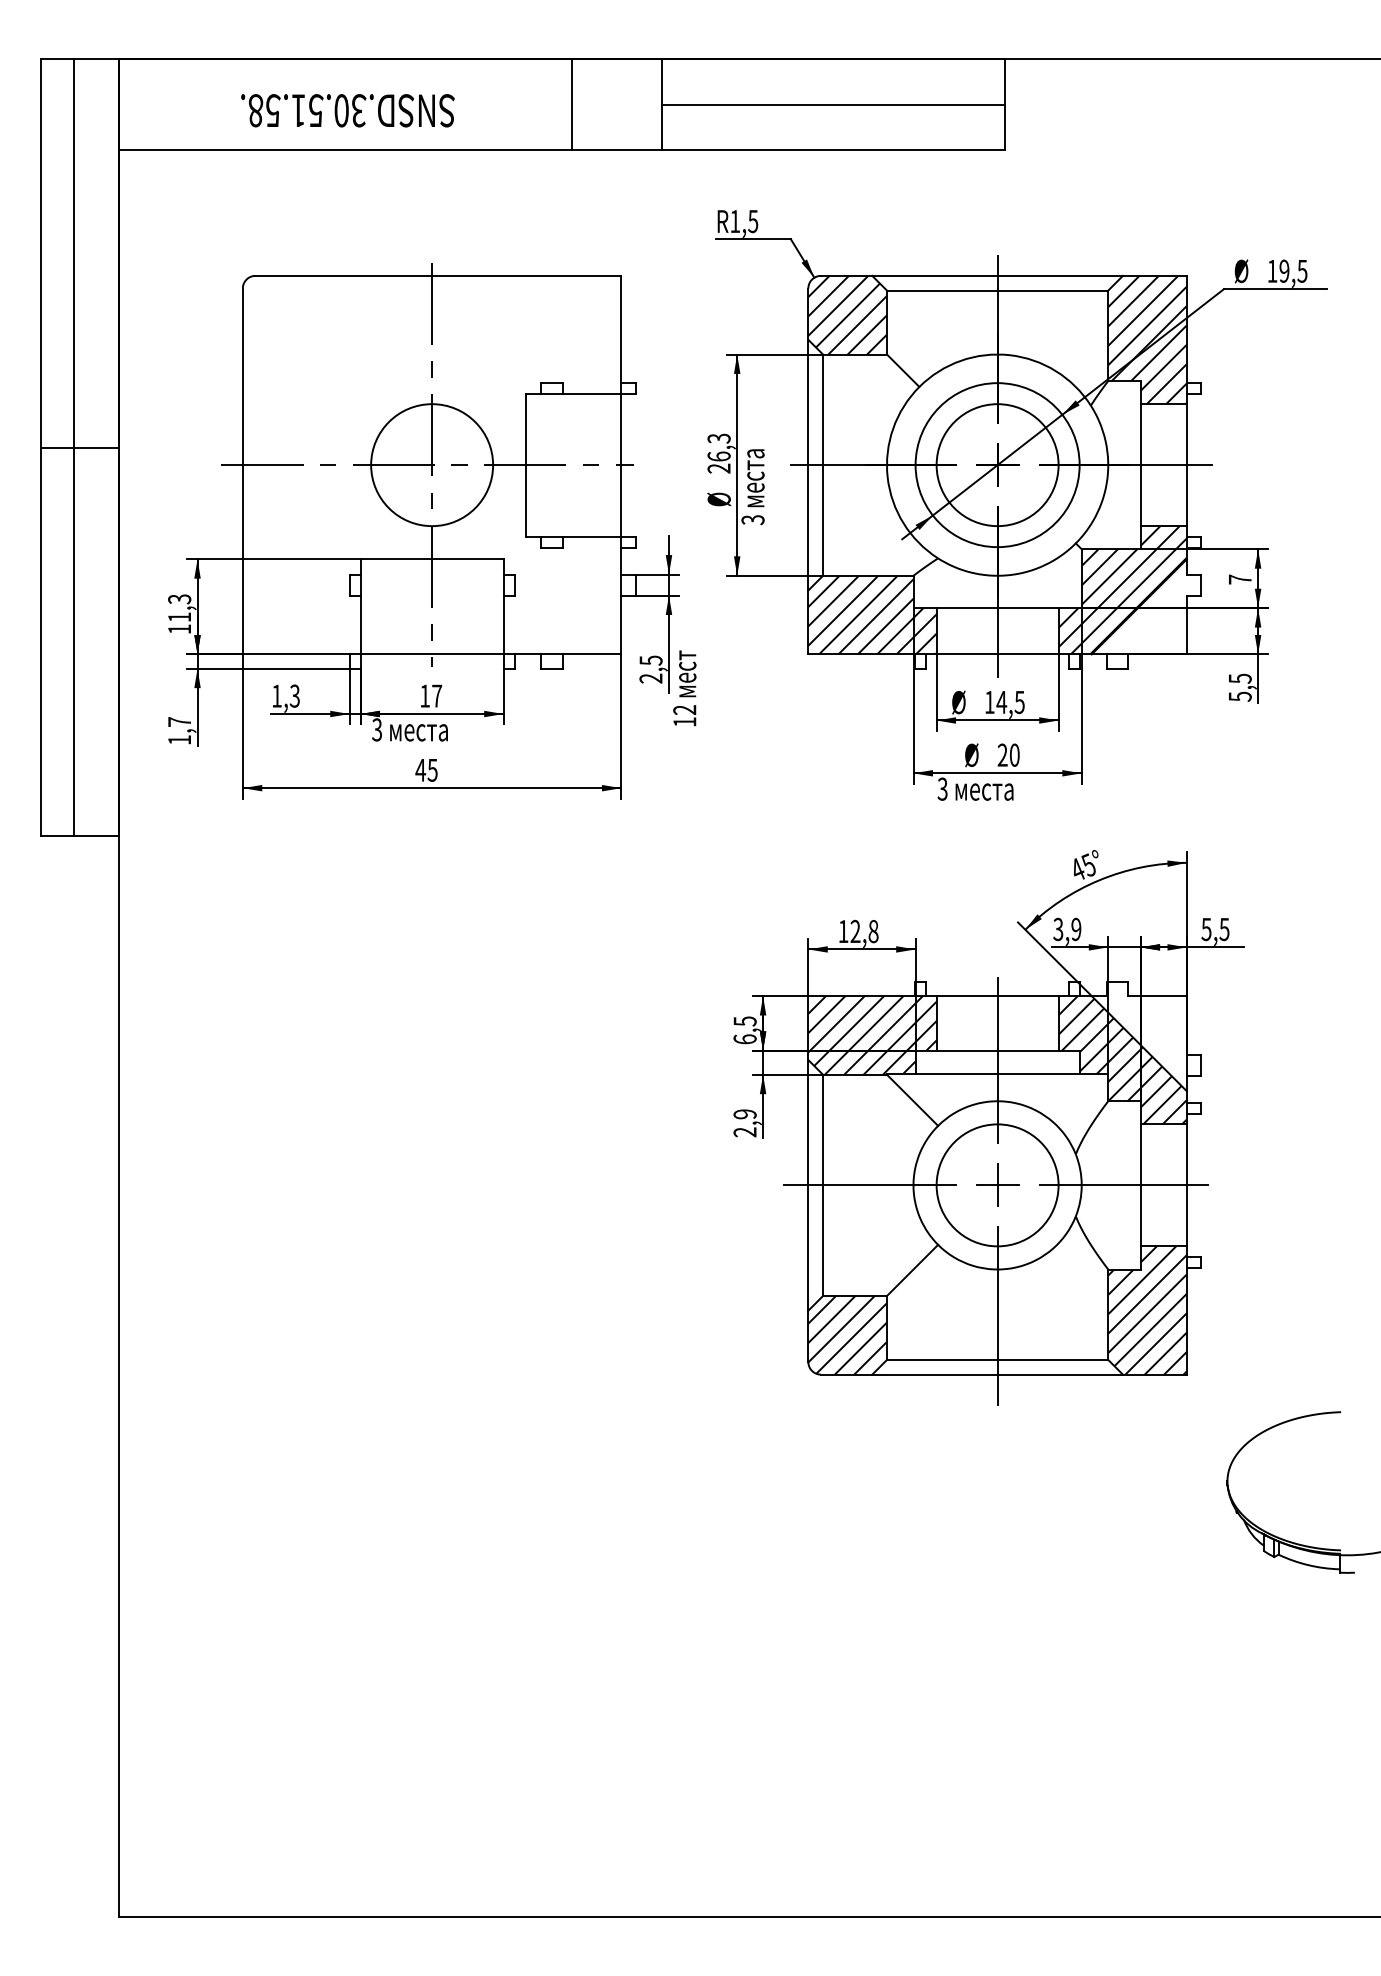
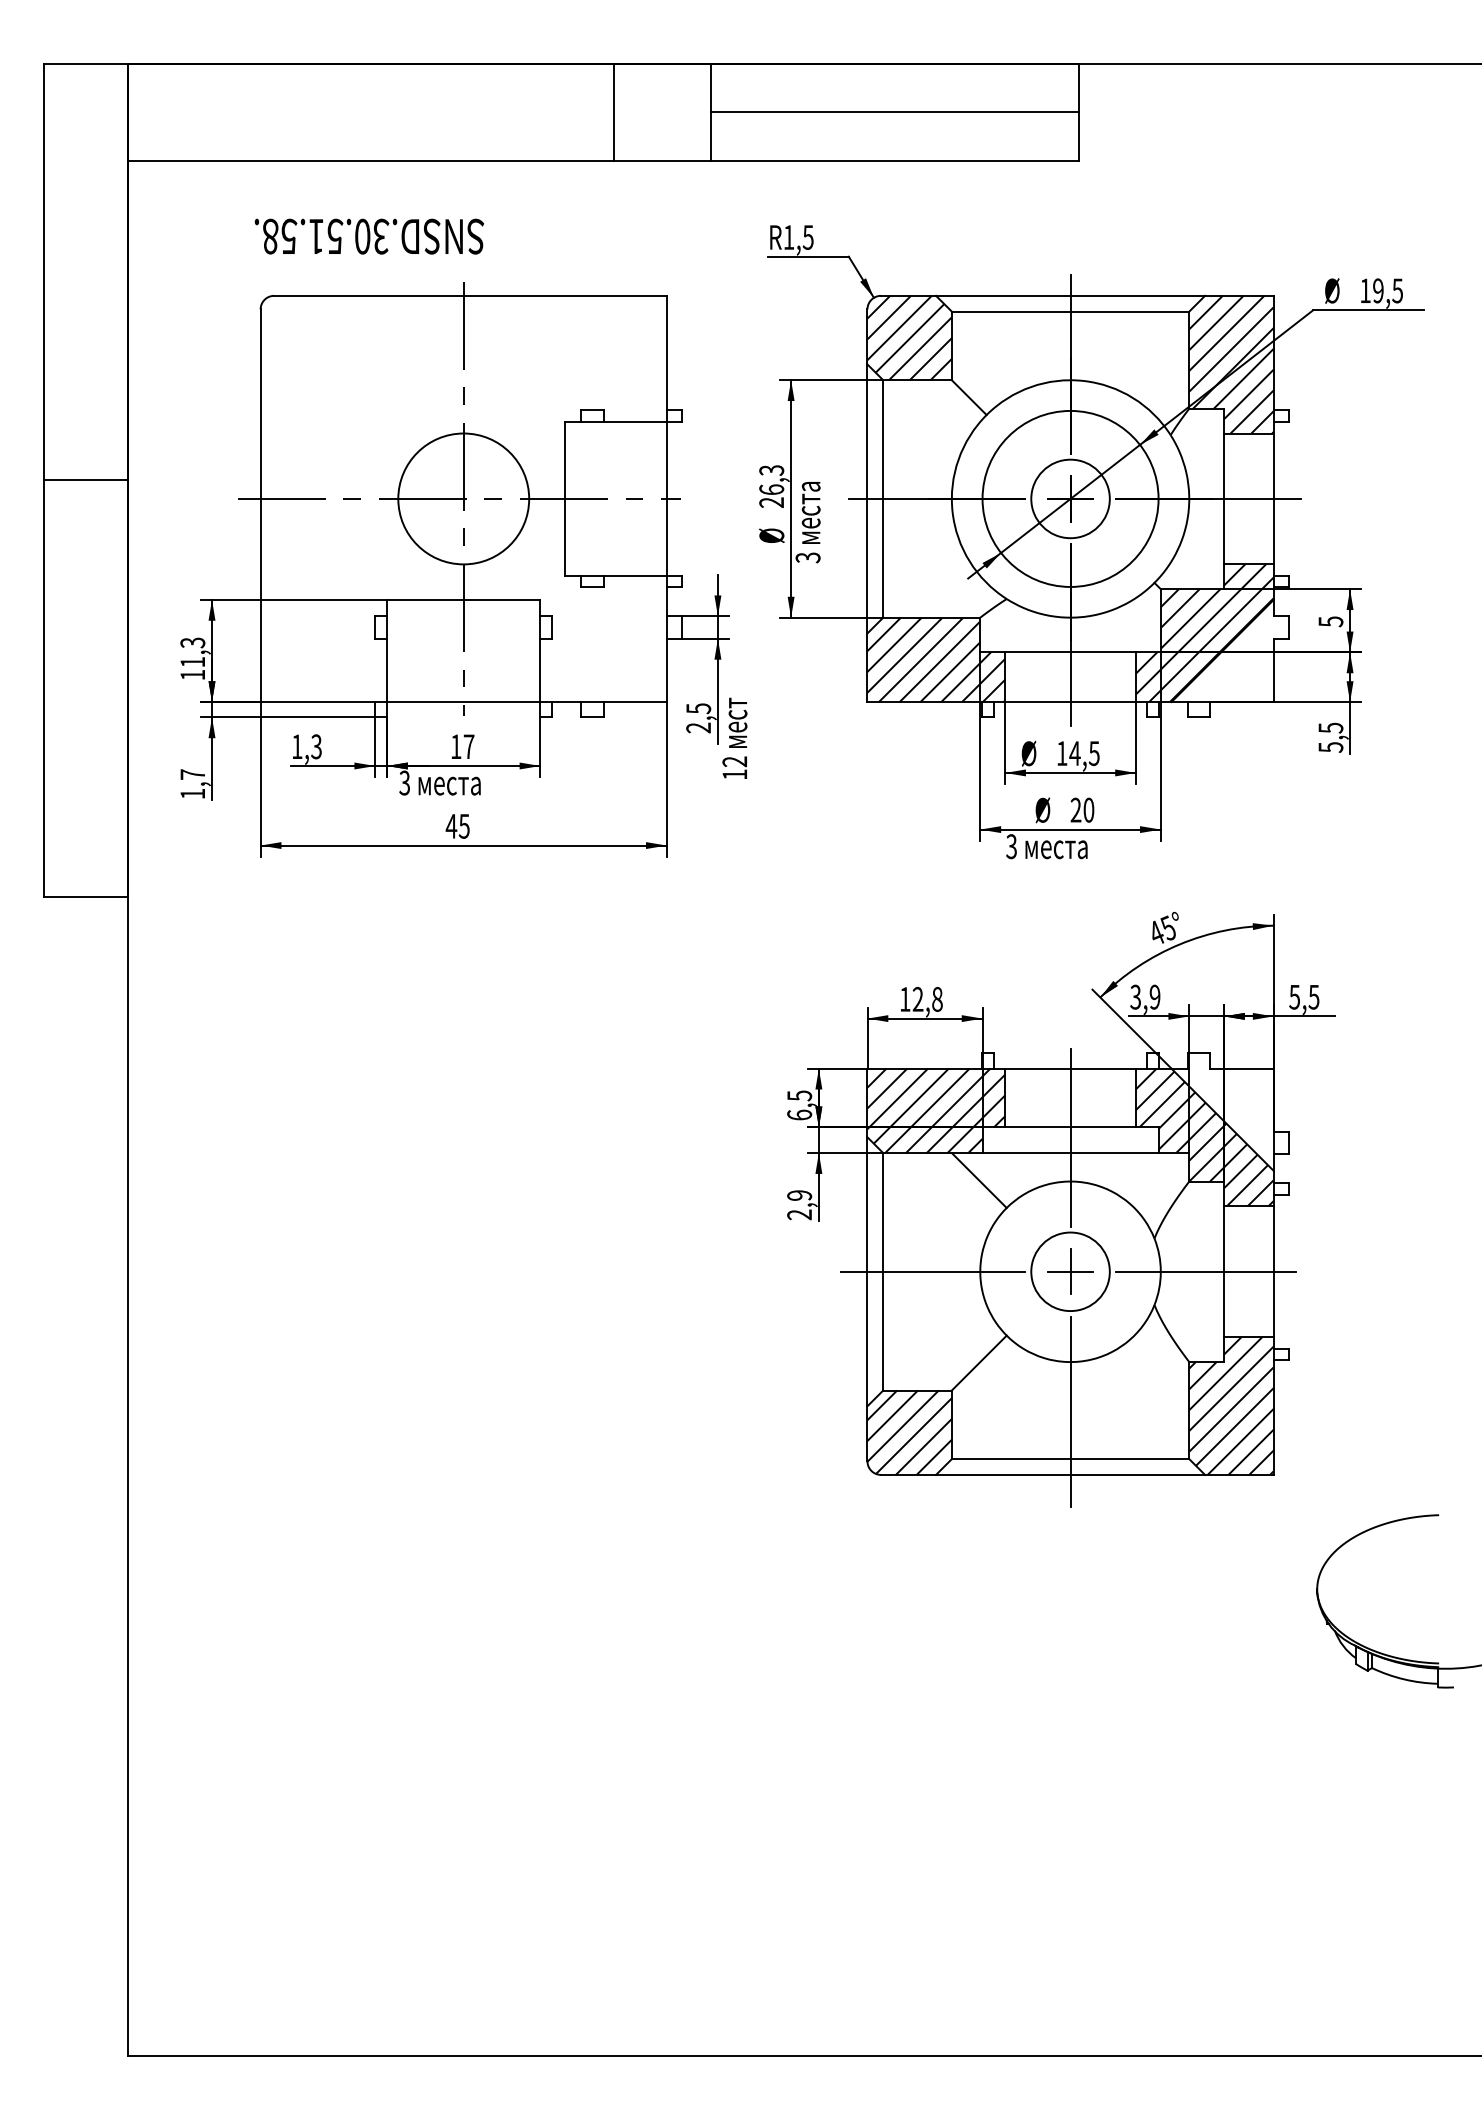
text: (348, 110) -> (369, 236), moved
line: (73, 447) -> (78, 479), removed
circle: (997, 464) -> (1070, 498), size x0.6
text: (1239, 579) -> (1330, 621), 7 -> 5
circle: (997, 1185) -> (1070, 1271), size x0.6

